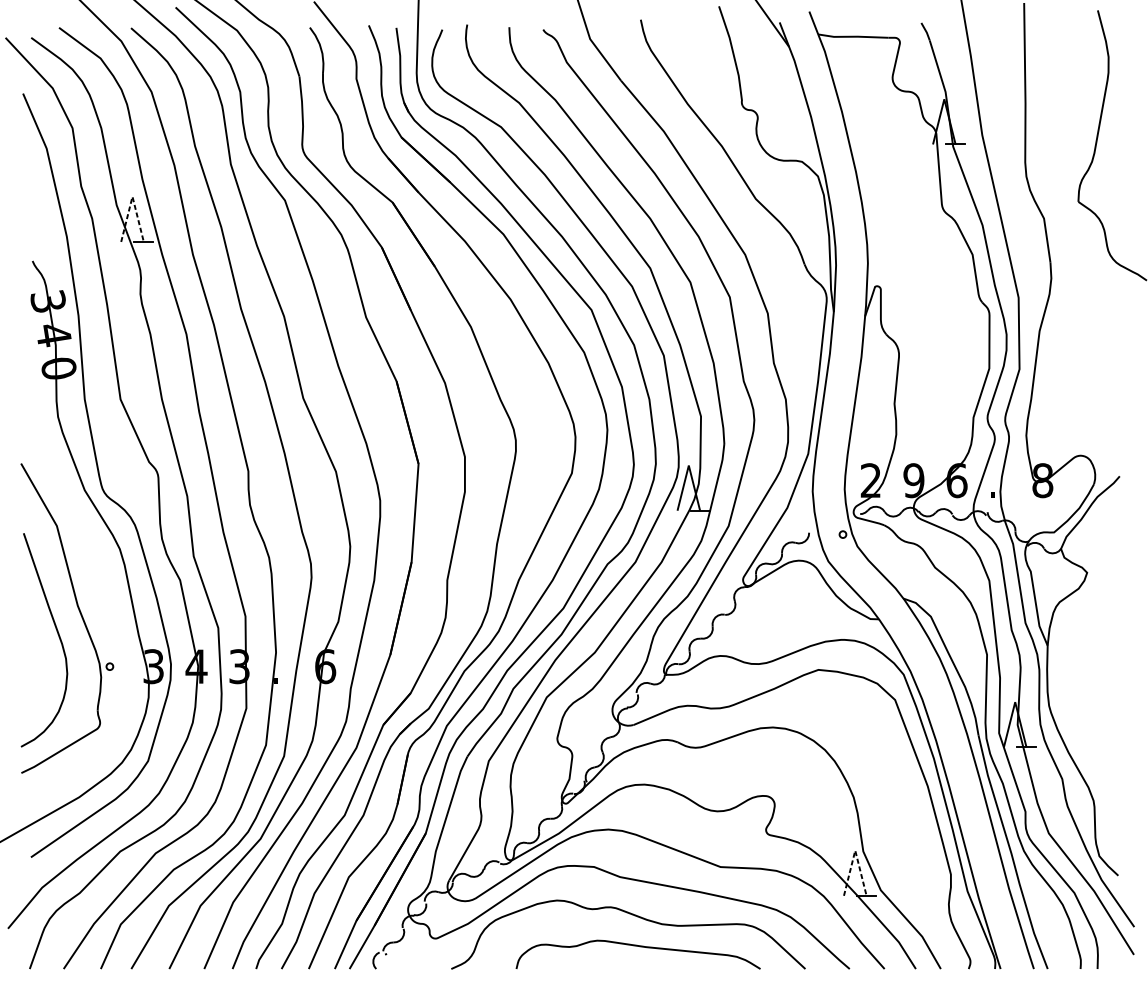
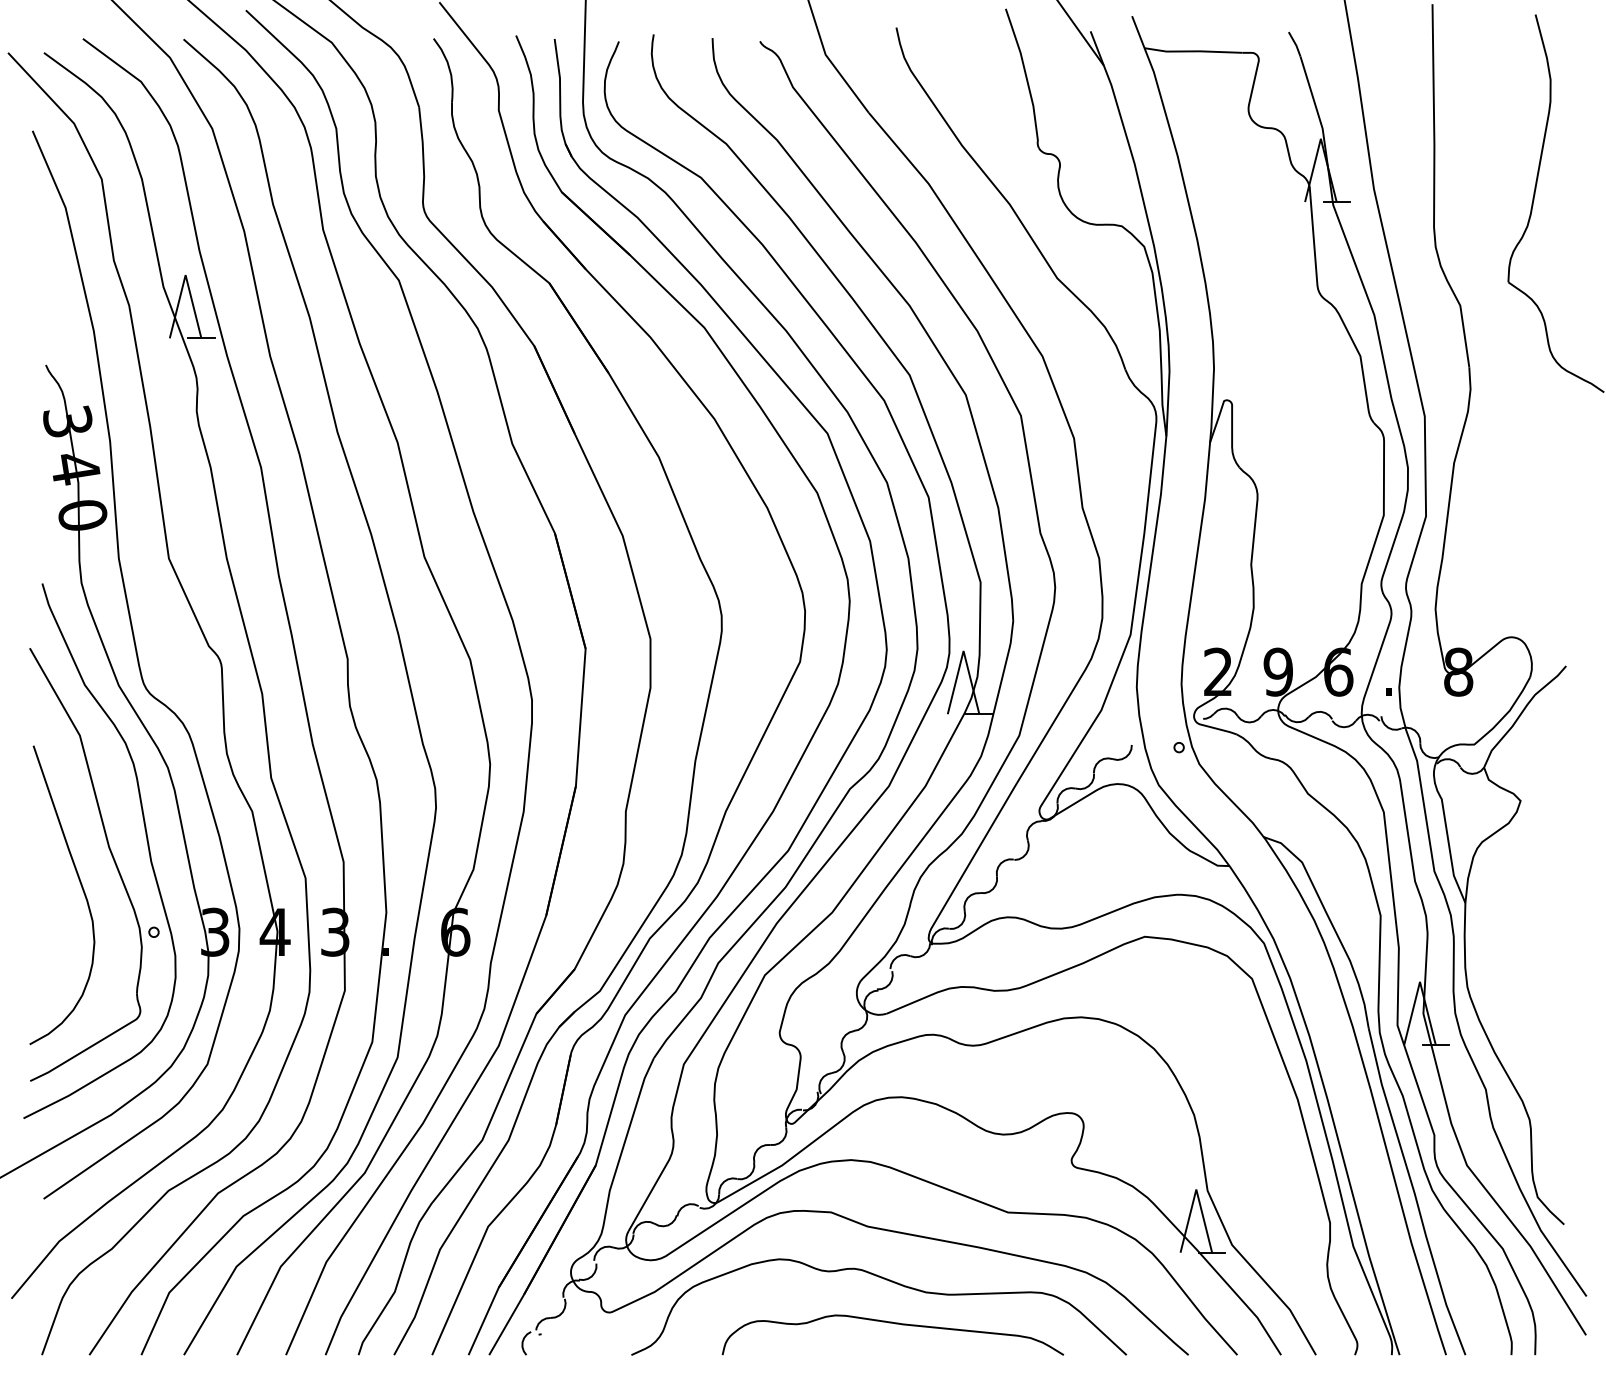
line: (132, 197) -> (185, 275), dashed -> solid
curve: (104, 601) -> (146, 841), added
line: (855, 850) -> (1196, 1189), dashed -> solid

